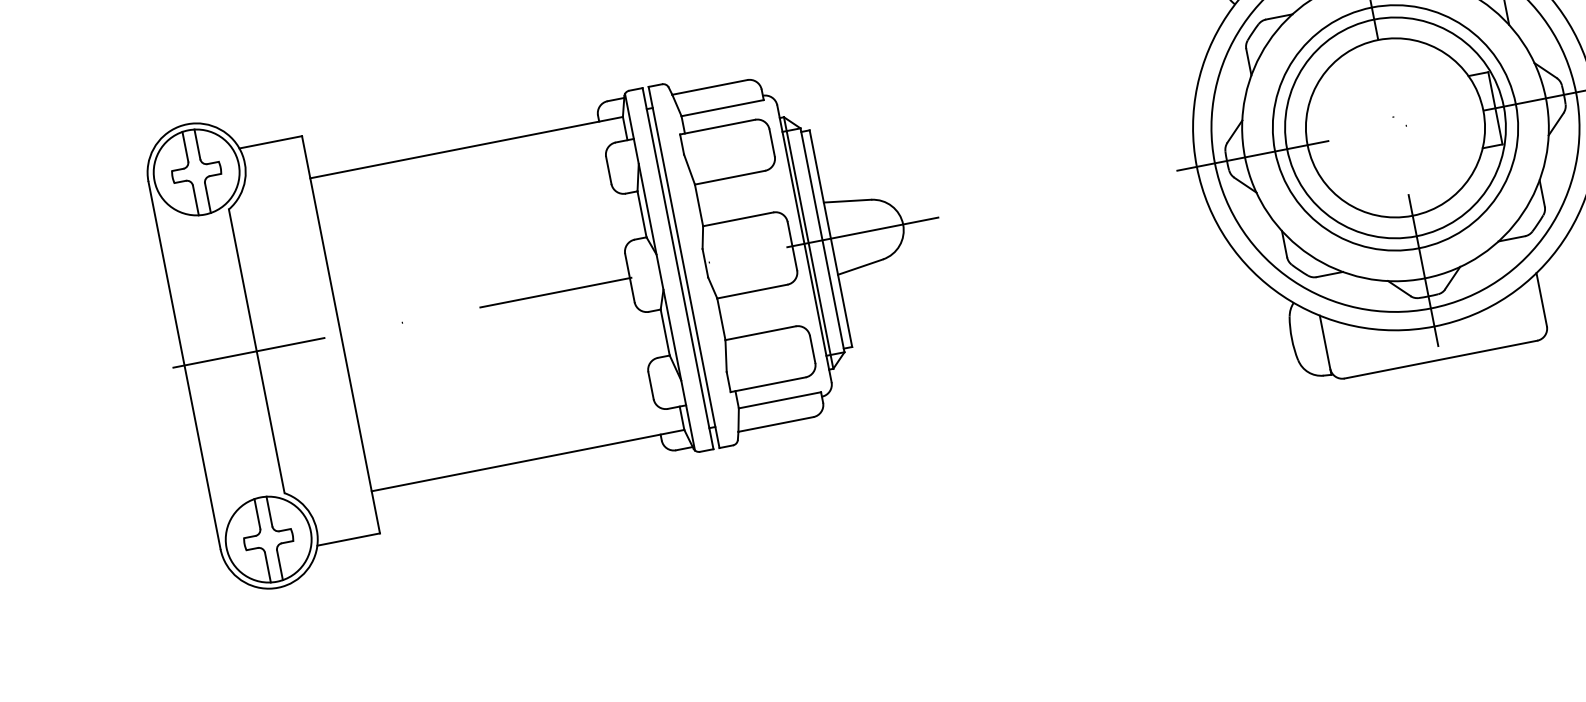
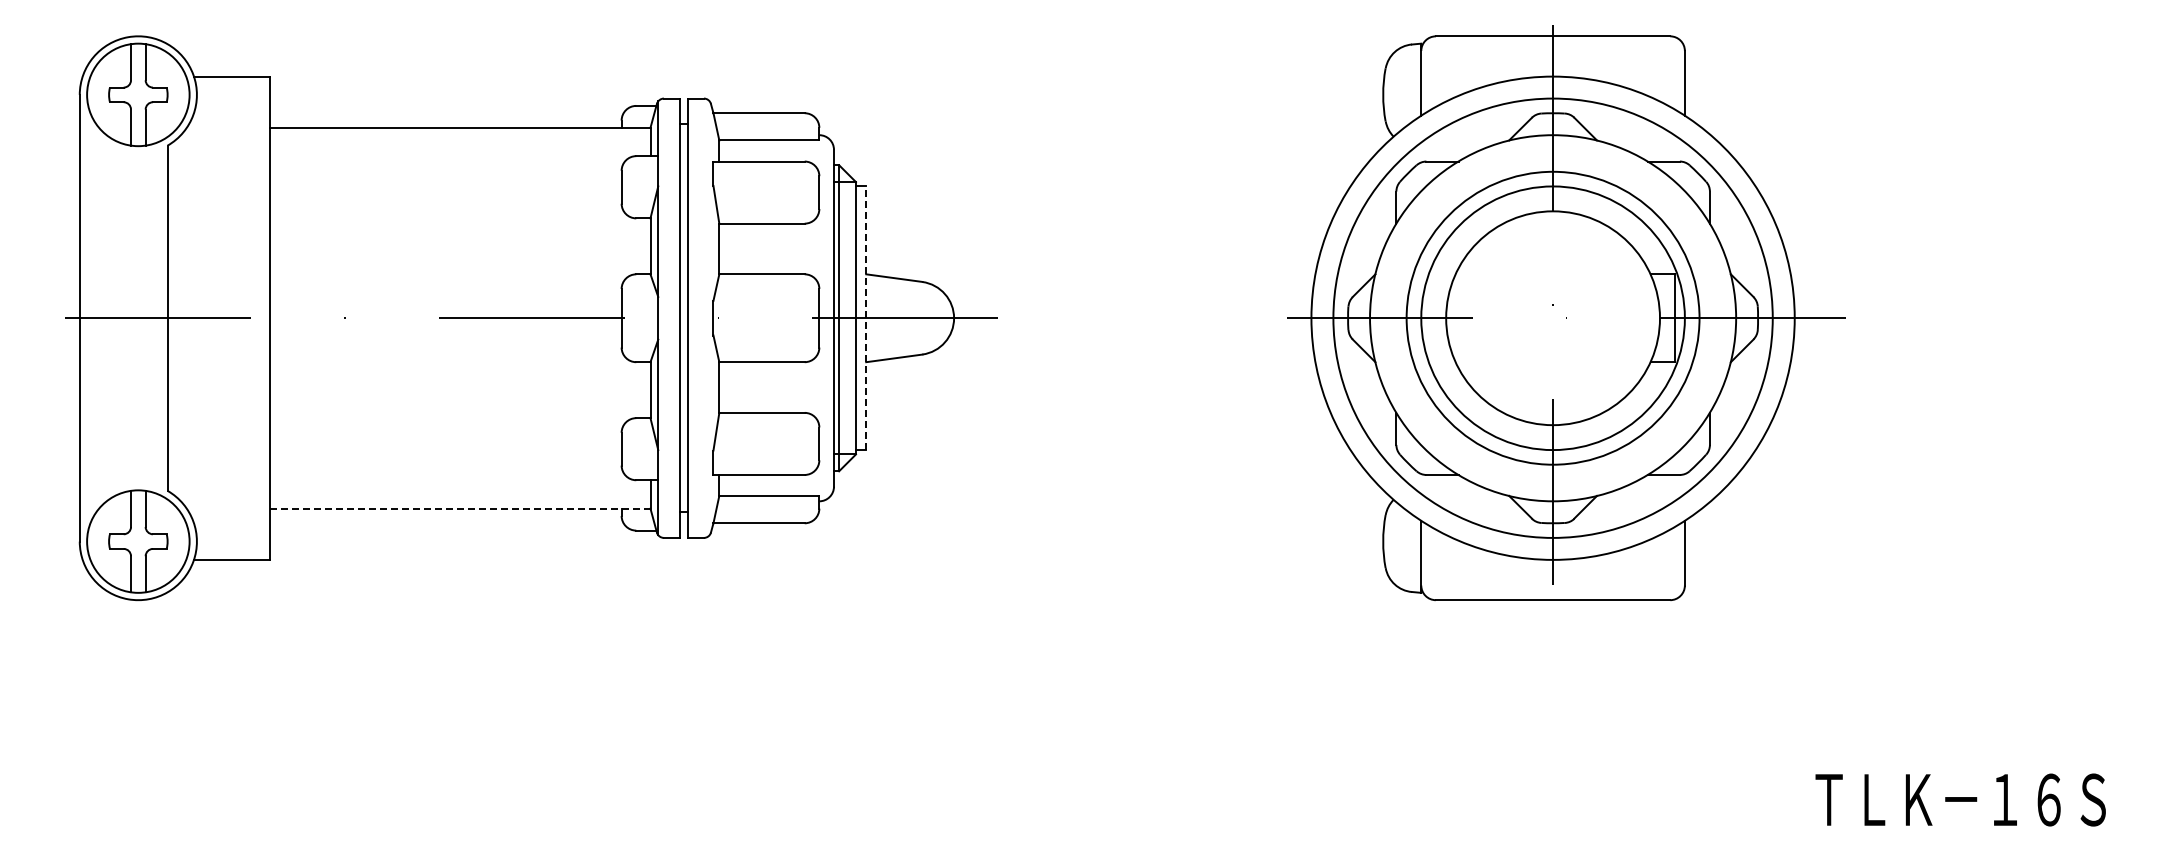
line: (831, 238) -> (866, 318), solid -> dashed
line: (527, 460) -> (459, 508), solid -> dashed

